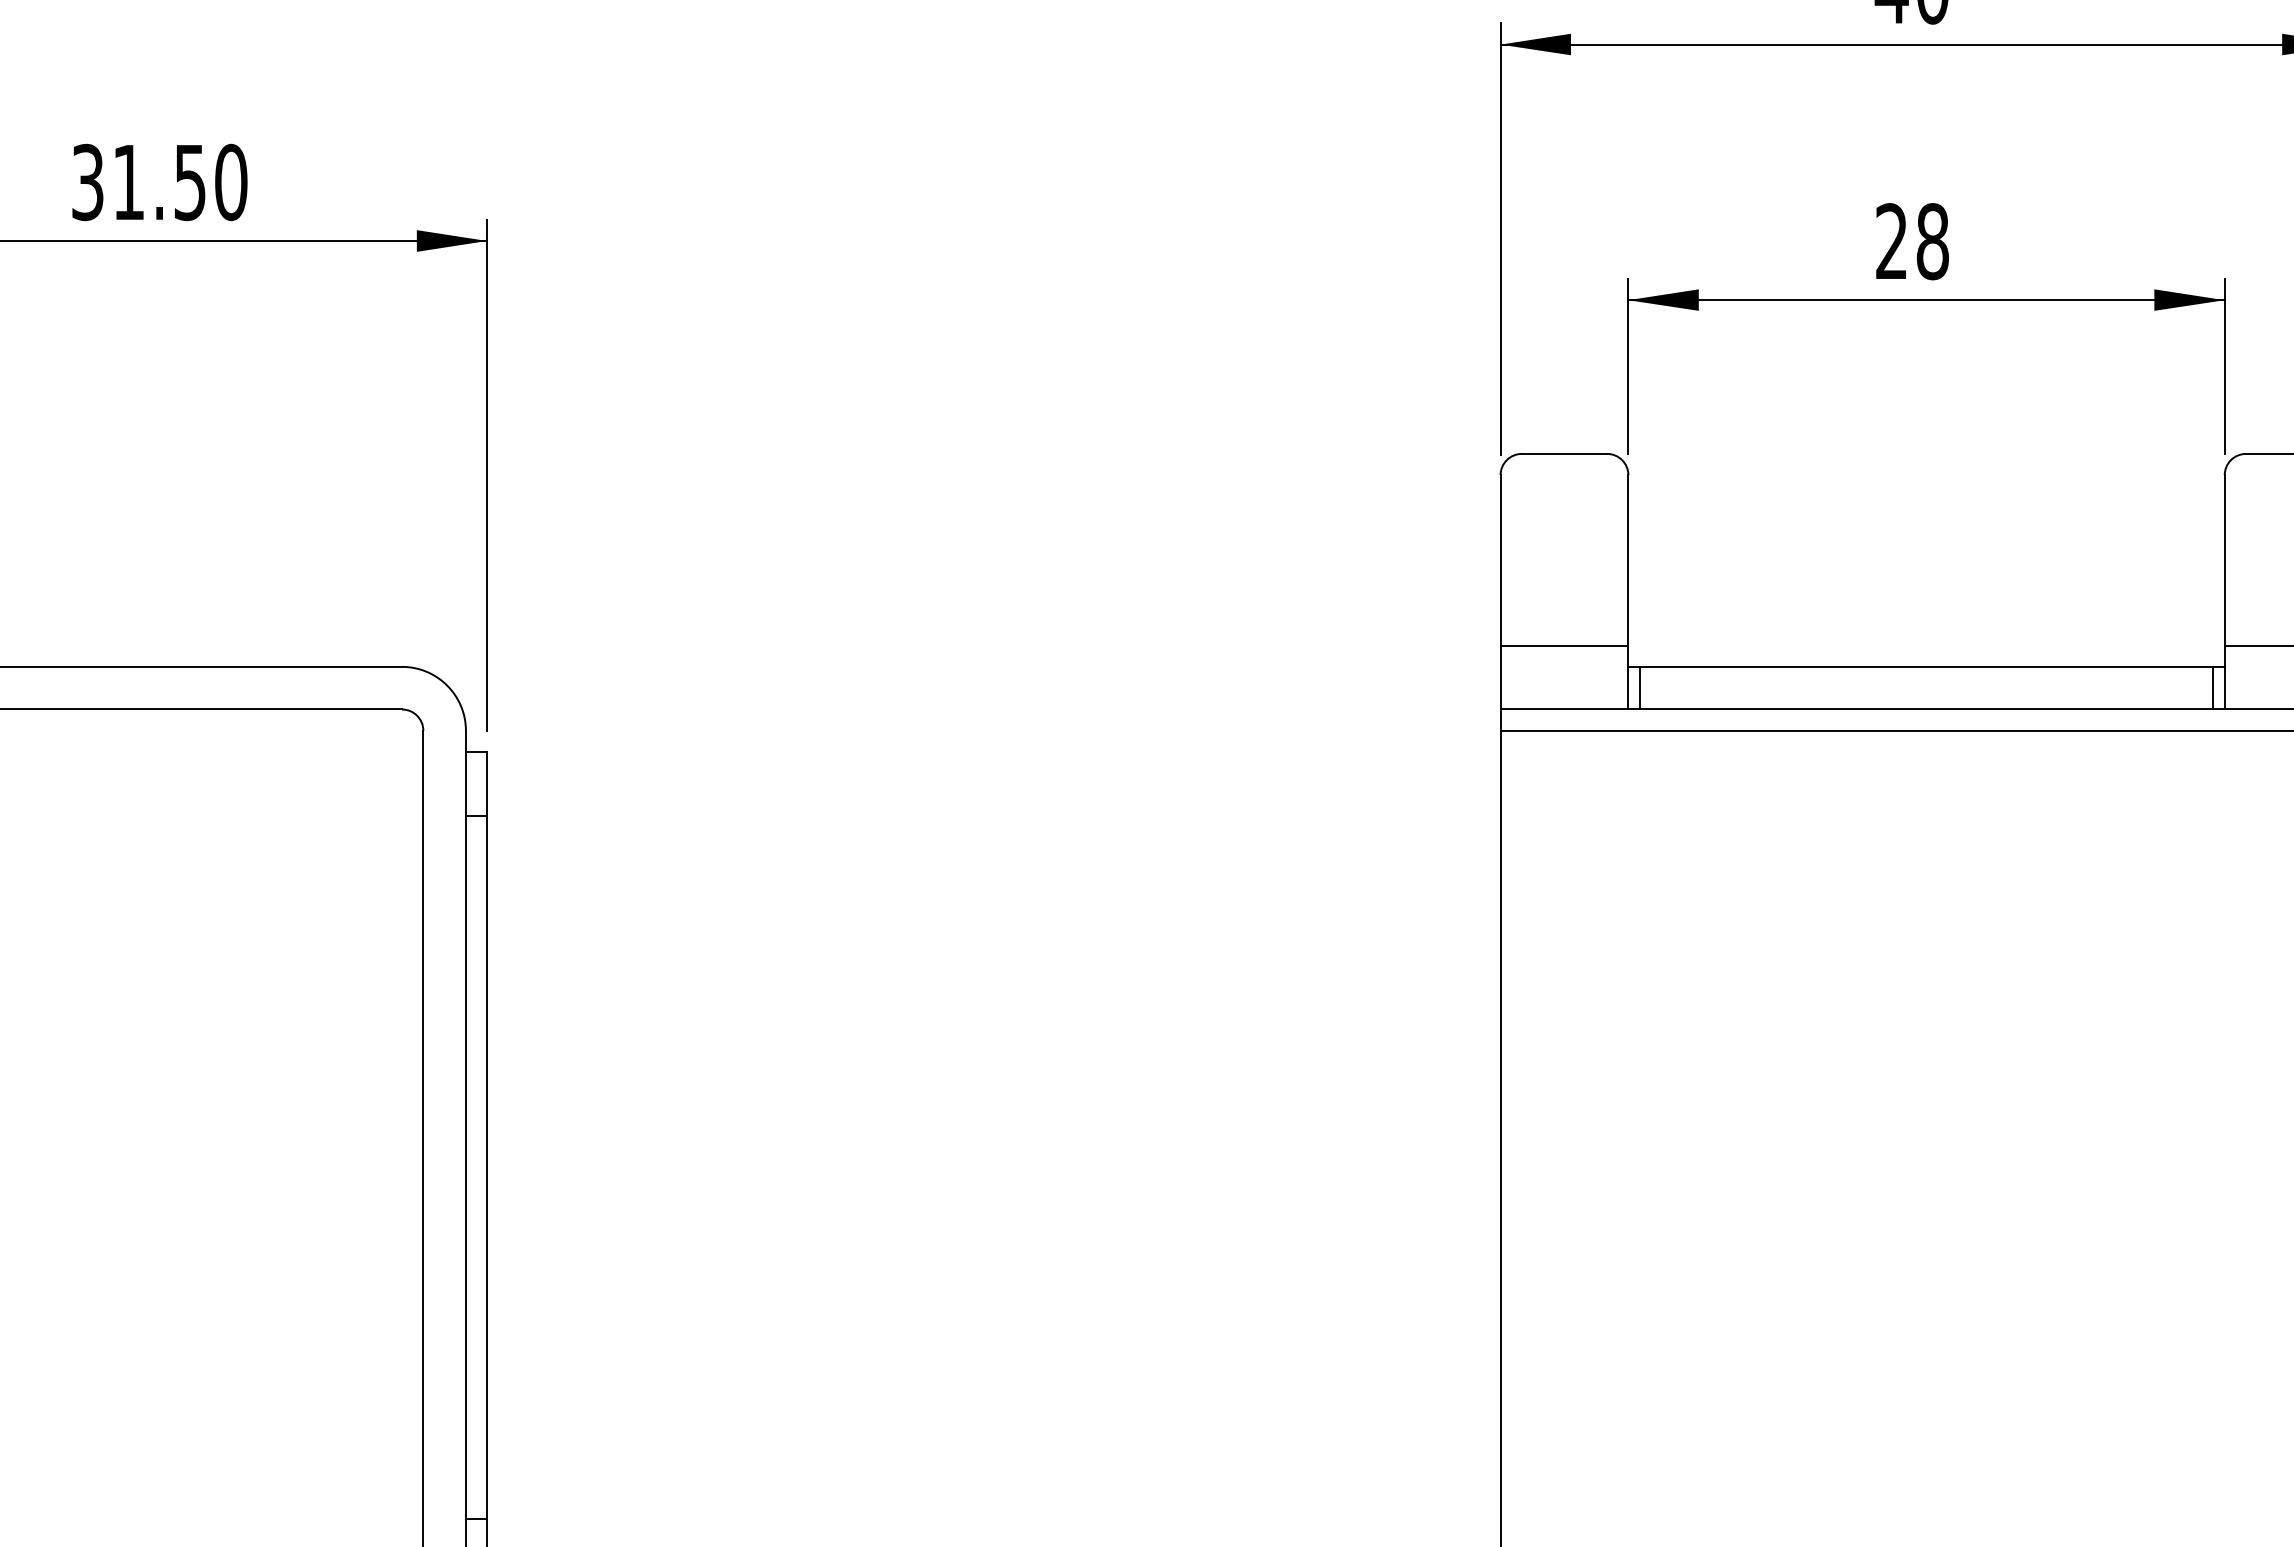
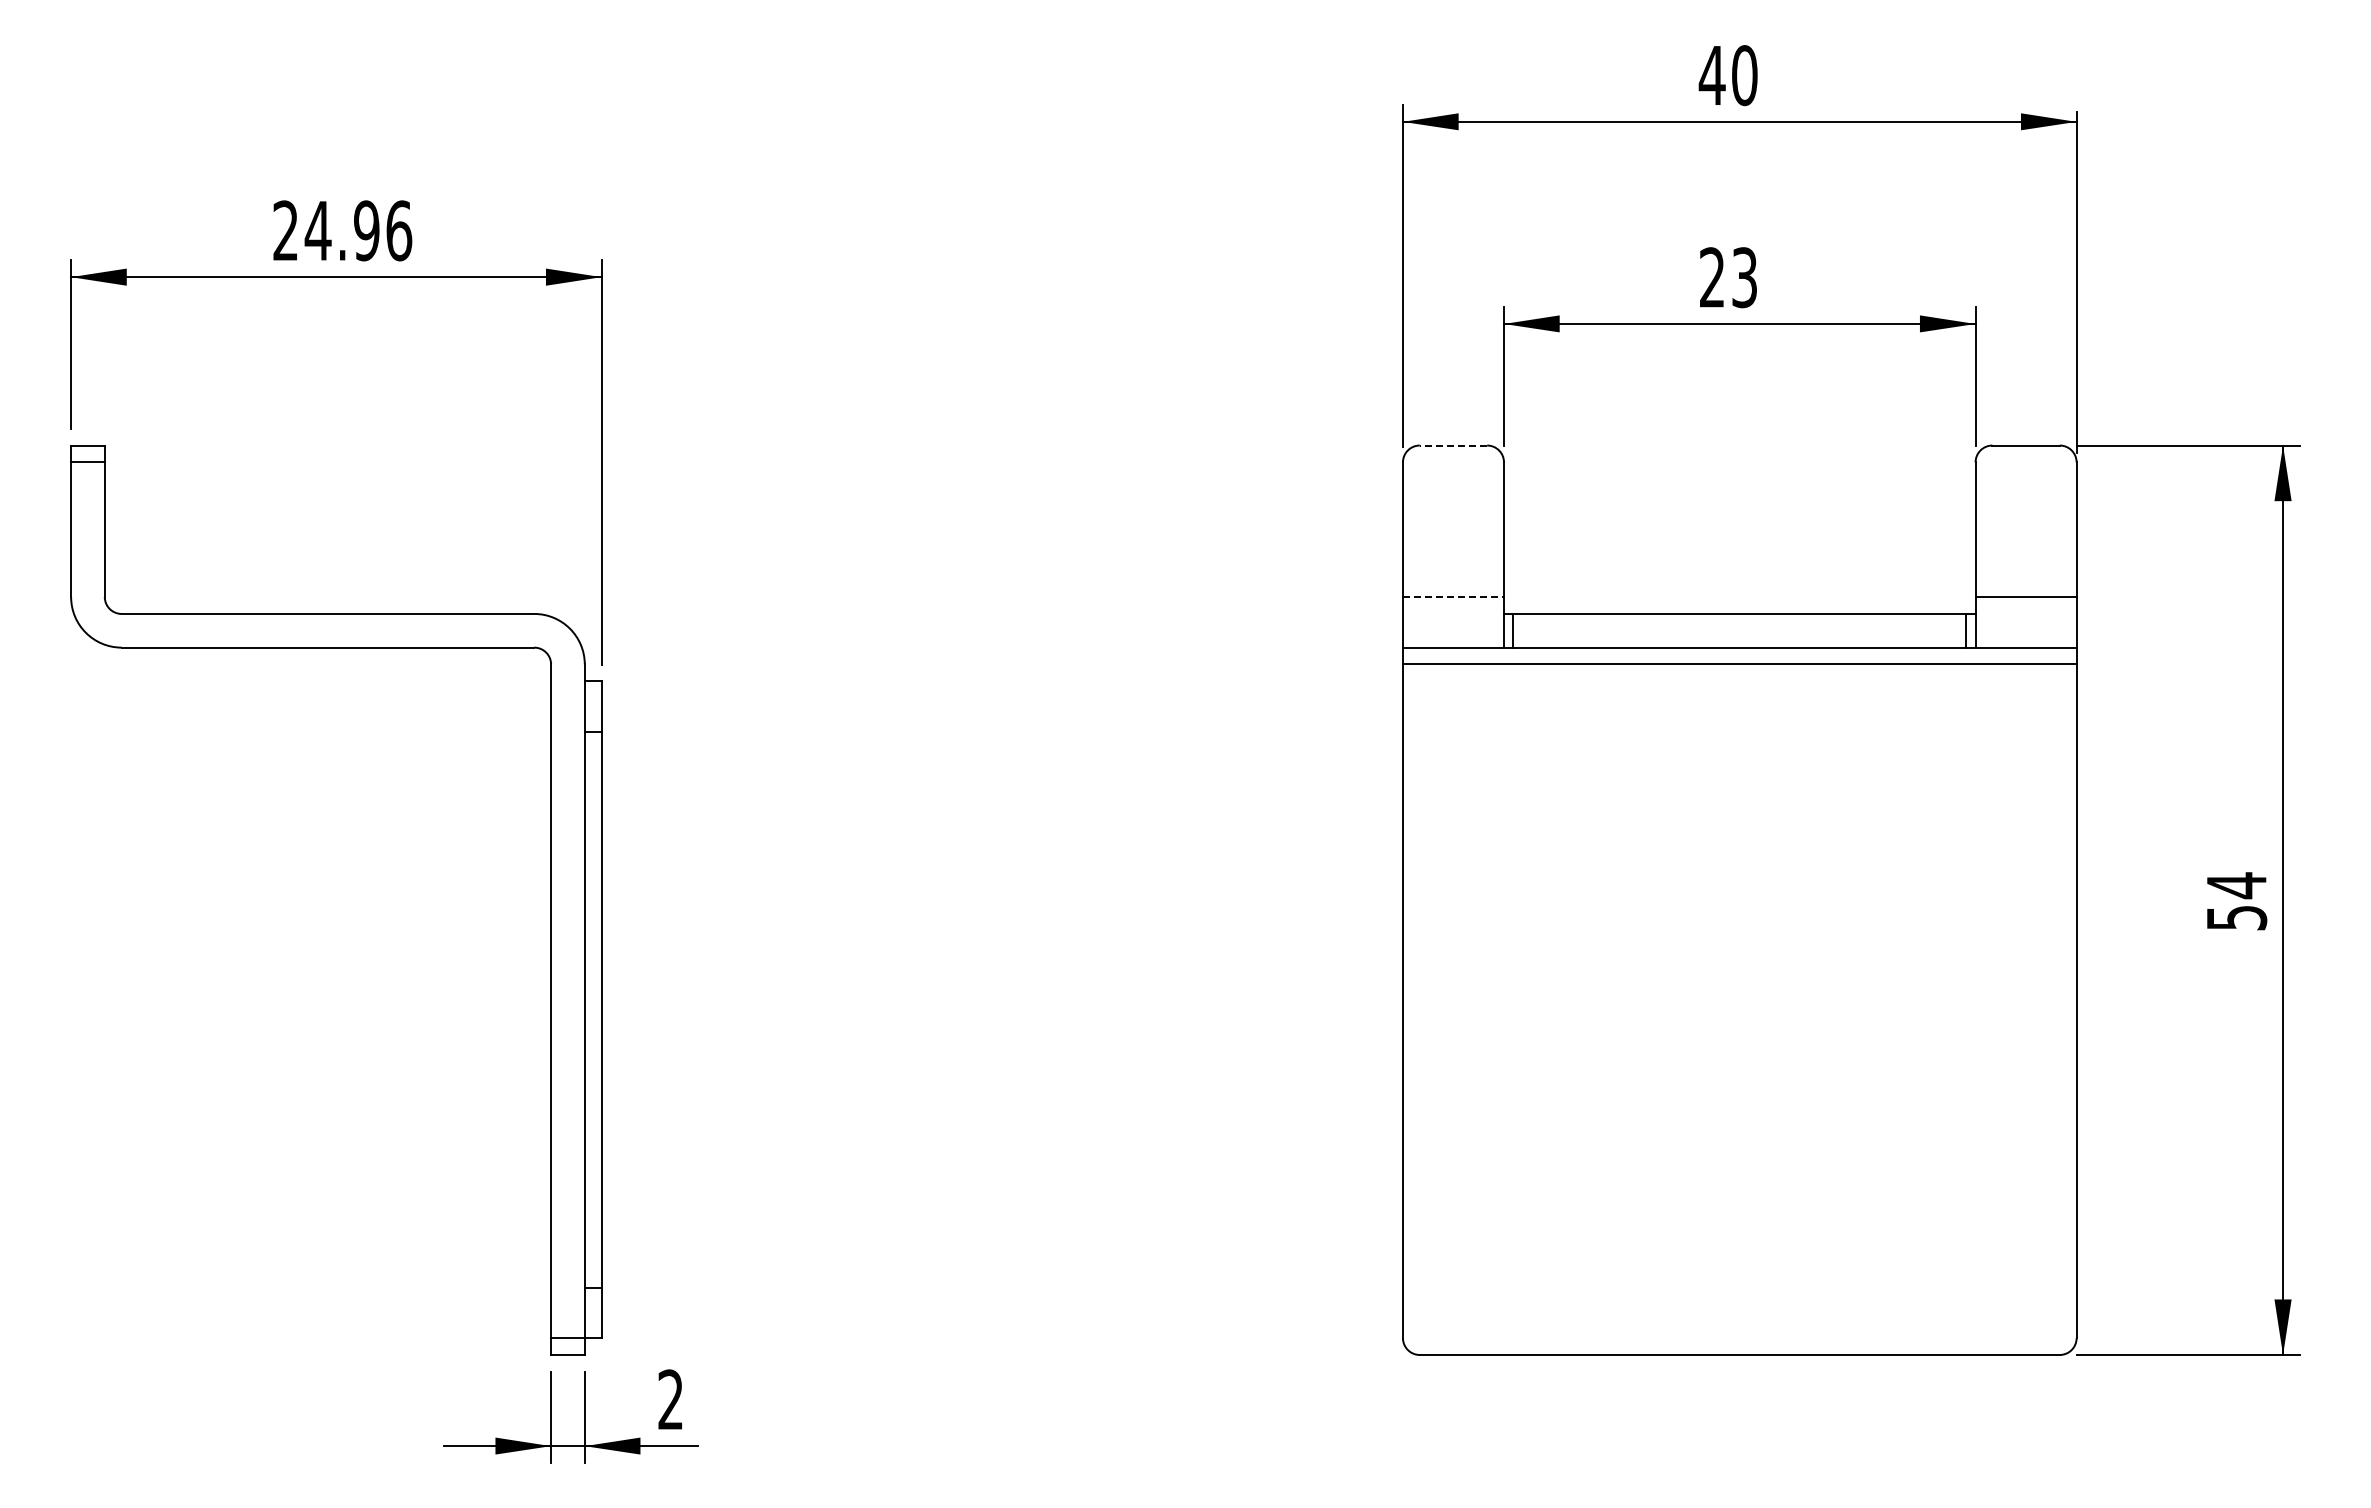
text: (159, 181) -> (342, 230), 31.50 -> 24.96
text: (1932, 241) -> (1744, 277), 28 -> 23
line: (1564, 453) -> (1453, 445), solid -> dashed
line: (1564, 646) -> (1453, 597), solid -> dashed

